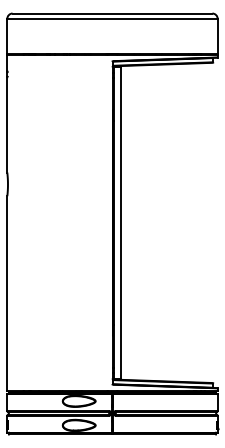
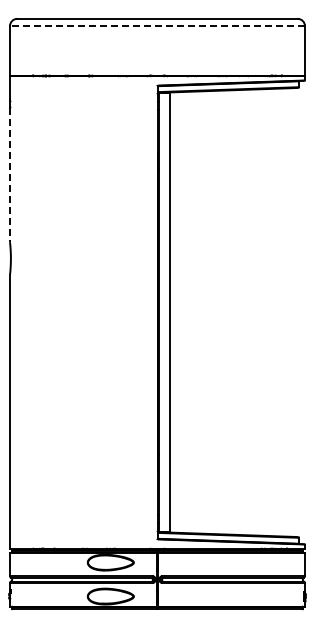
line: (112, 19) -> (157, 26), solid -> dashed
line: (6, 125) -> (9, 175), solid -> dashed

